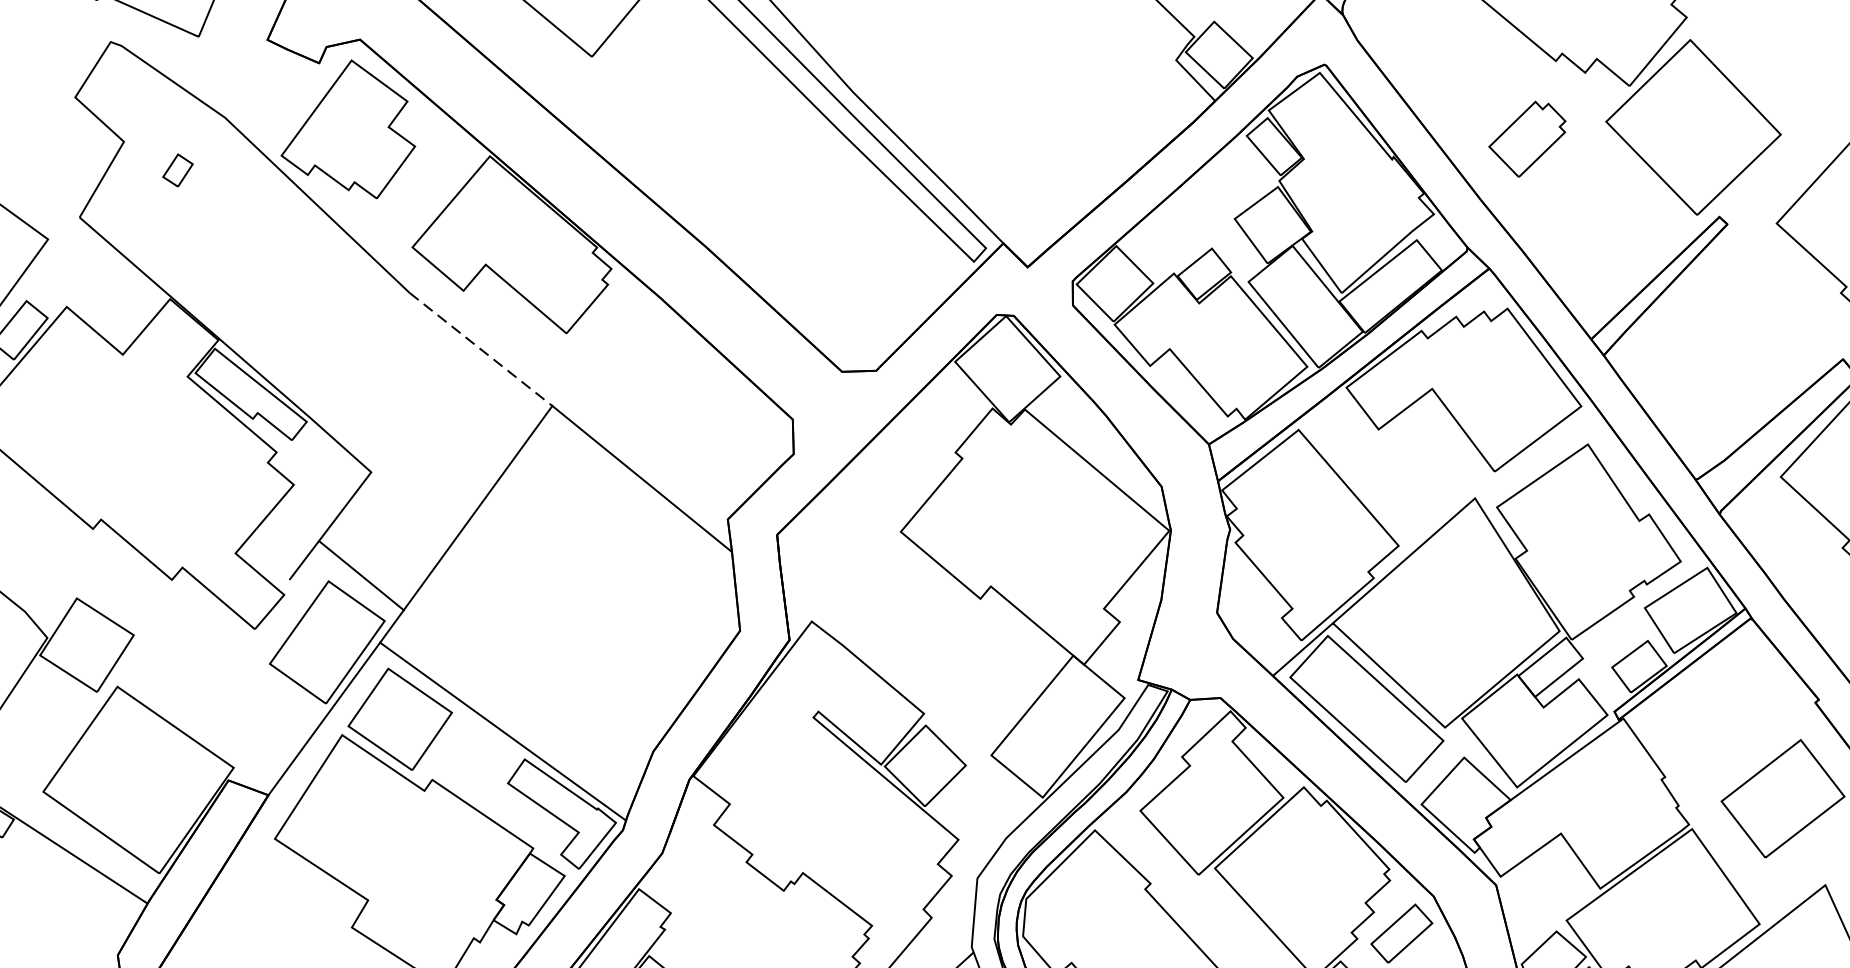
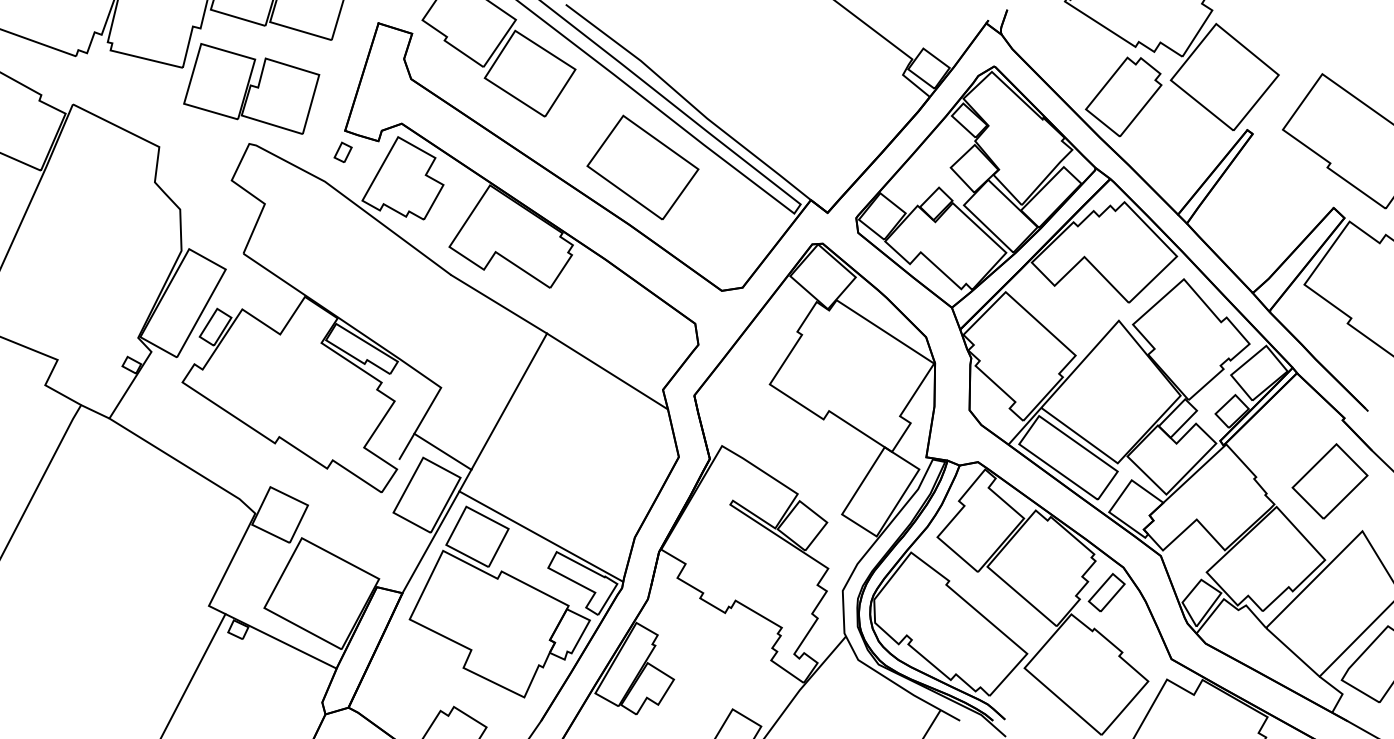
part: (1526, 138) -> (1123, 96), size x1.67
part: (738, 157) -> (642, 167), added
part: (177, 168) -> (342, 151), moved
line: (481, 349) -> (499, 304), dashed -> solid

